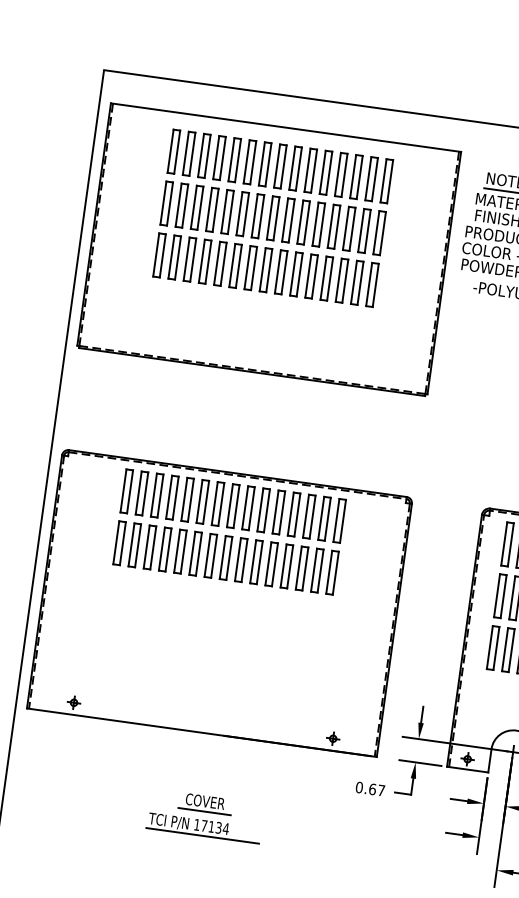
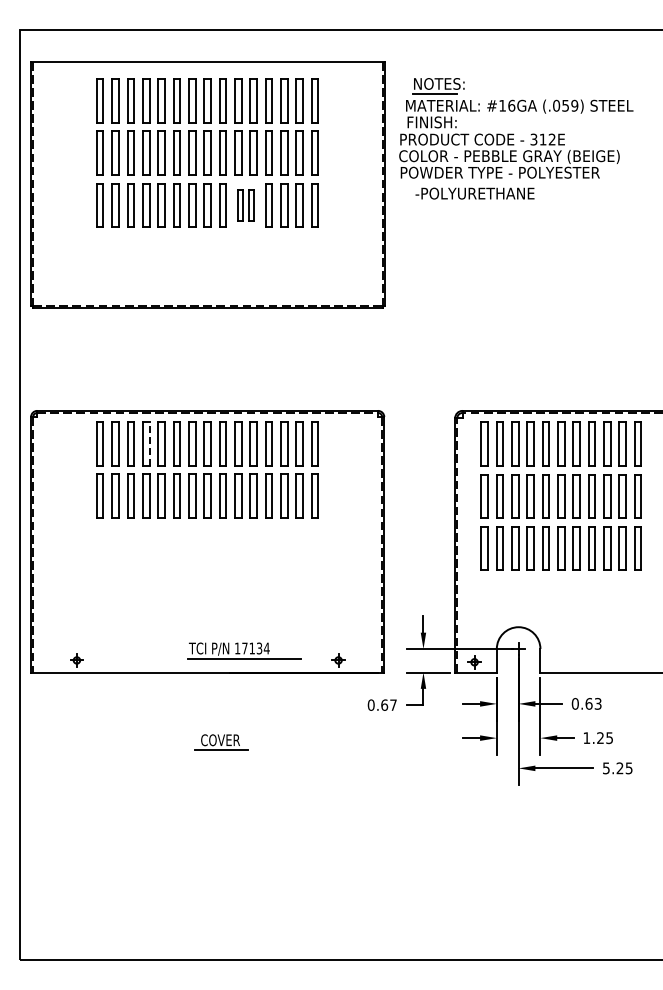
part: (303, 275) -> (245, 205), size x0.7
line: (175, 497) -> (149, 443), solid -> dashed
part: (203, 827) -> (244, 650), moved

